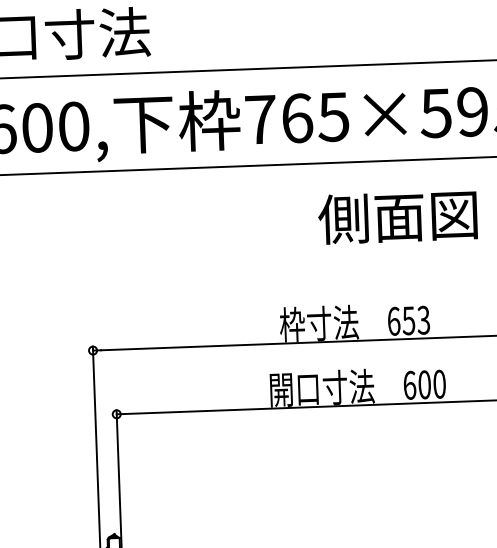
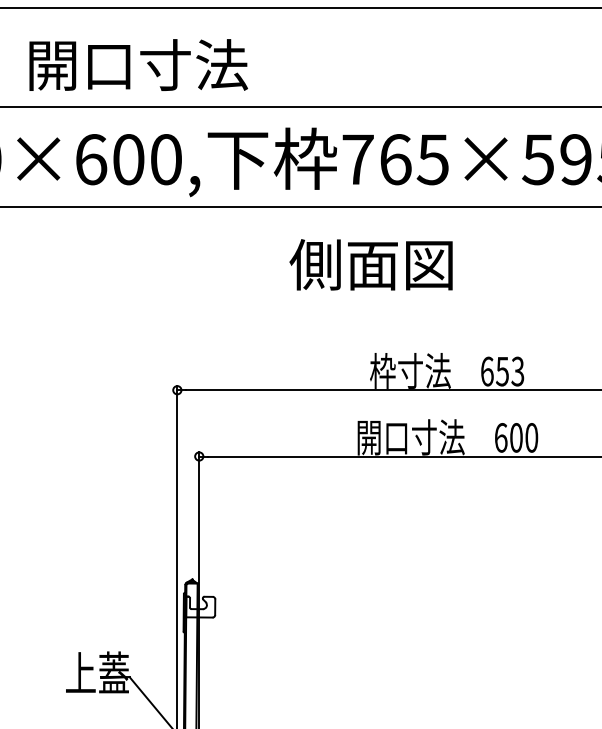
text: (397, 216) -> (370, 264), moved

